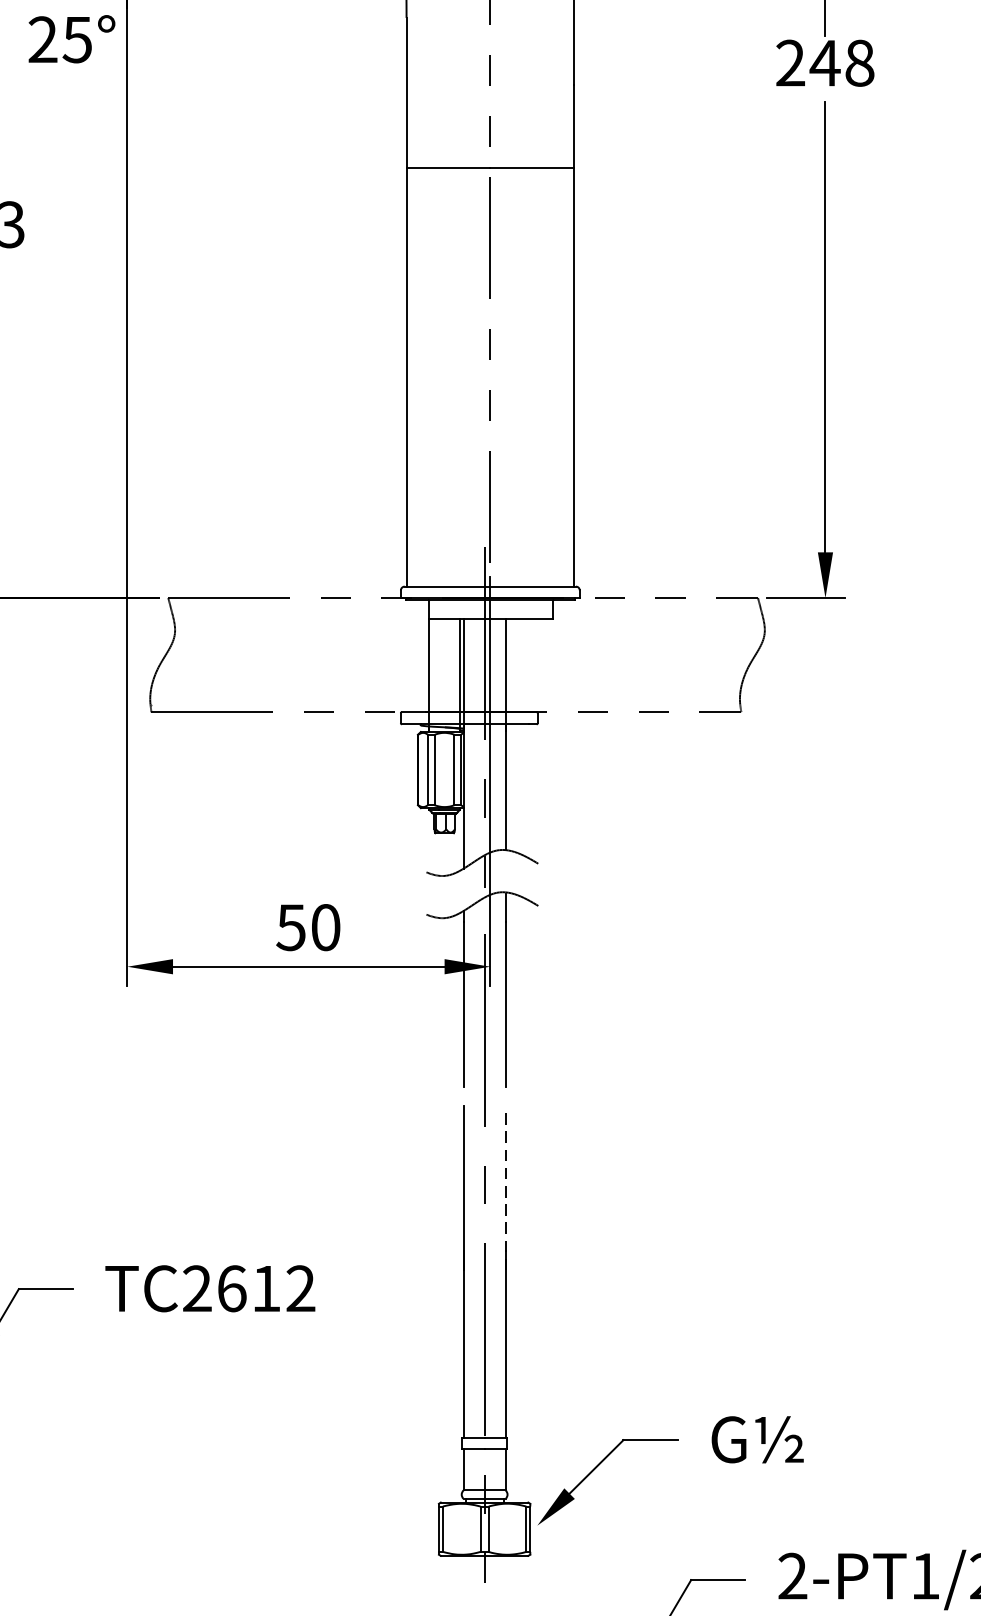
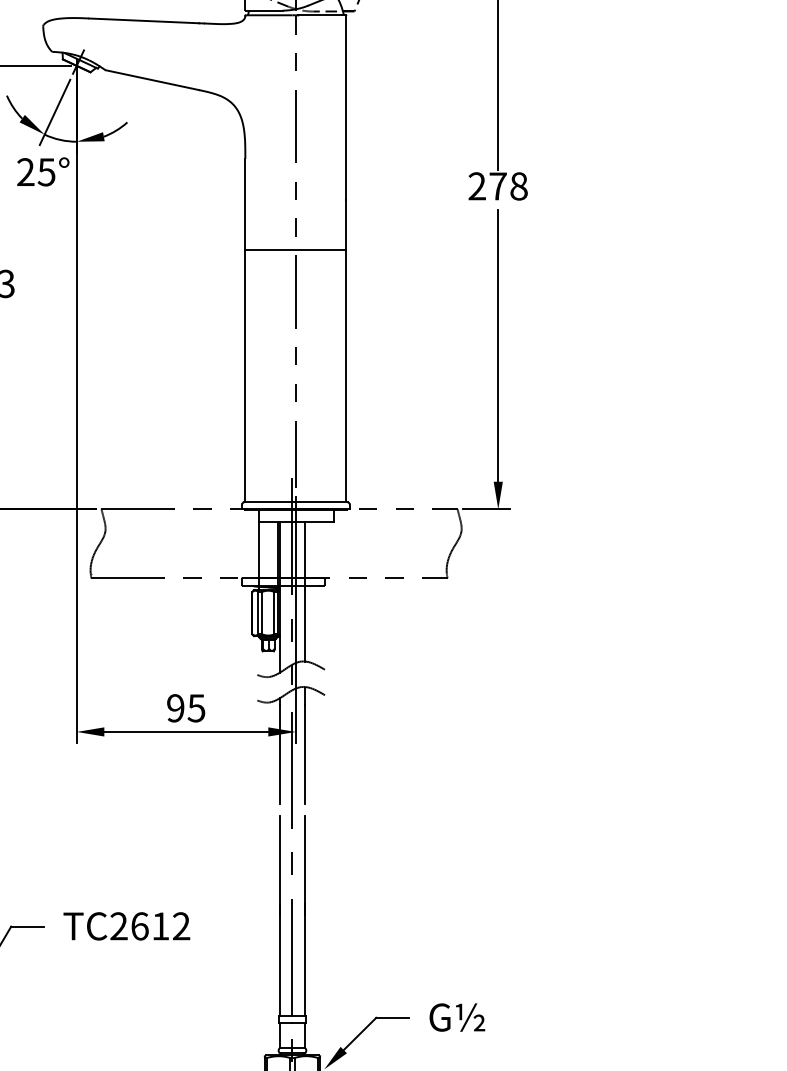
text: (824, 63) -> (497, 186), 248 -> 278
text: (307, 927) -> (185, 708), 50 -> 95
line: (506, 1187) -> (305, 865), dashed -> solid

